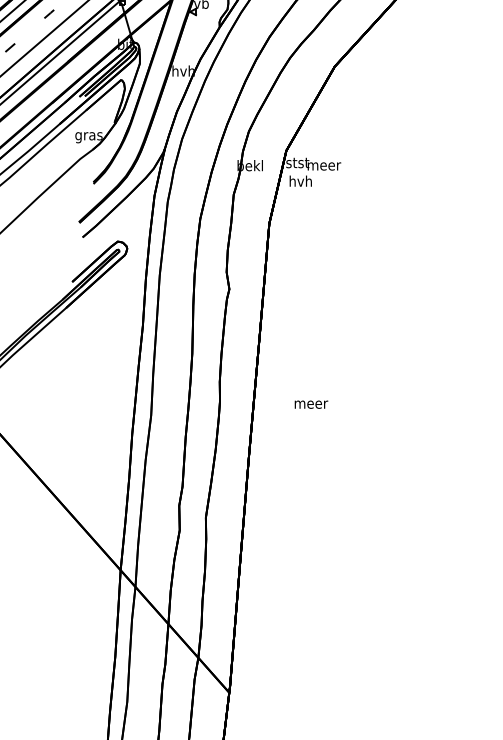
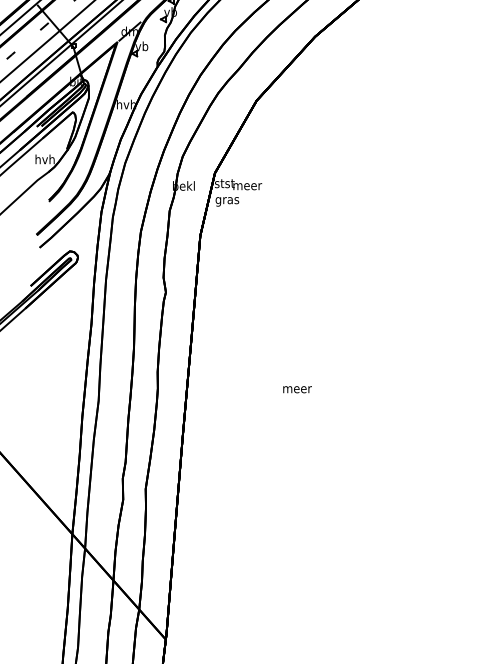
text: (88, 136) -> (44, 160), gras -> hvh
text: (300, 182) -> (227, 200), hvh -> gras
text: (311, 404) -> (297, 389), moved

